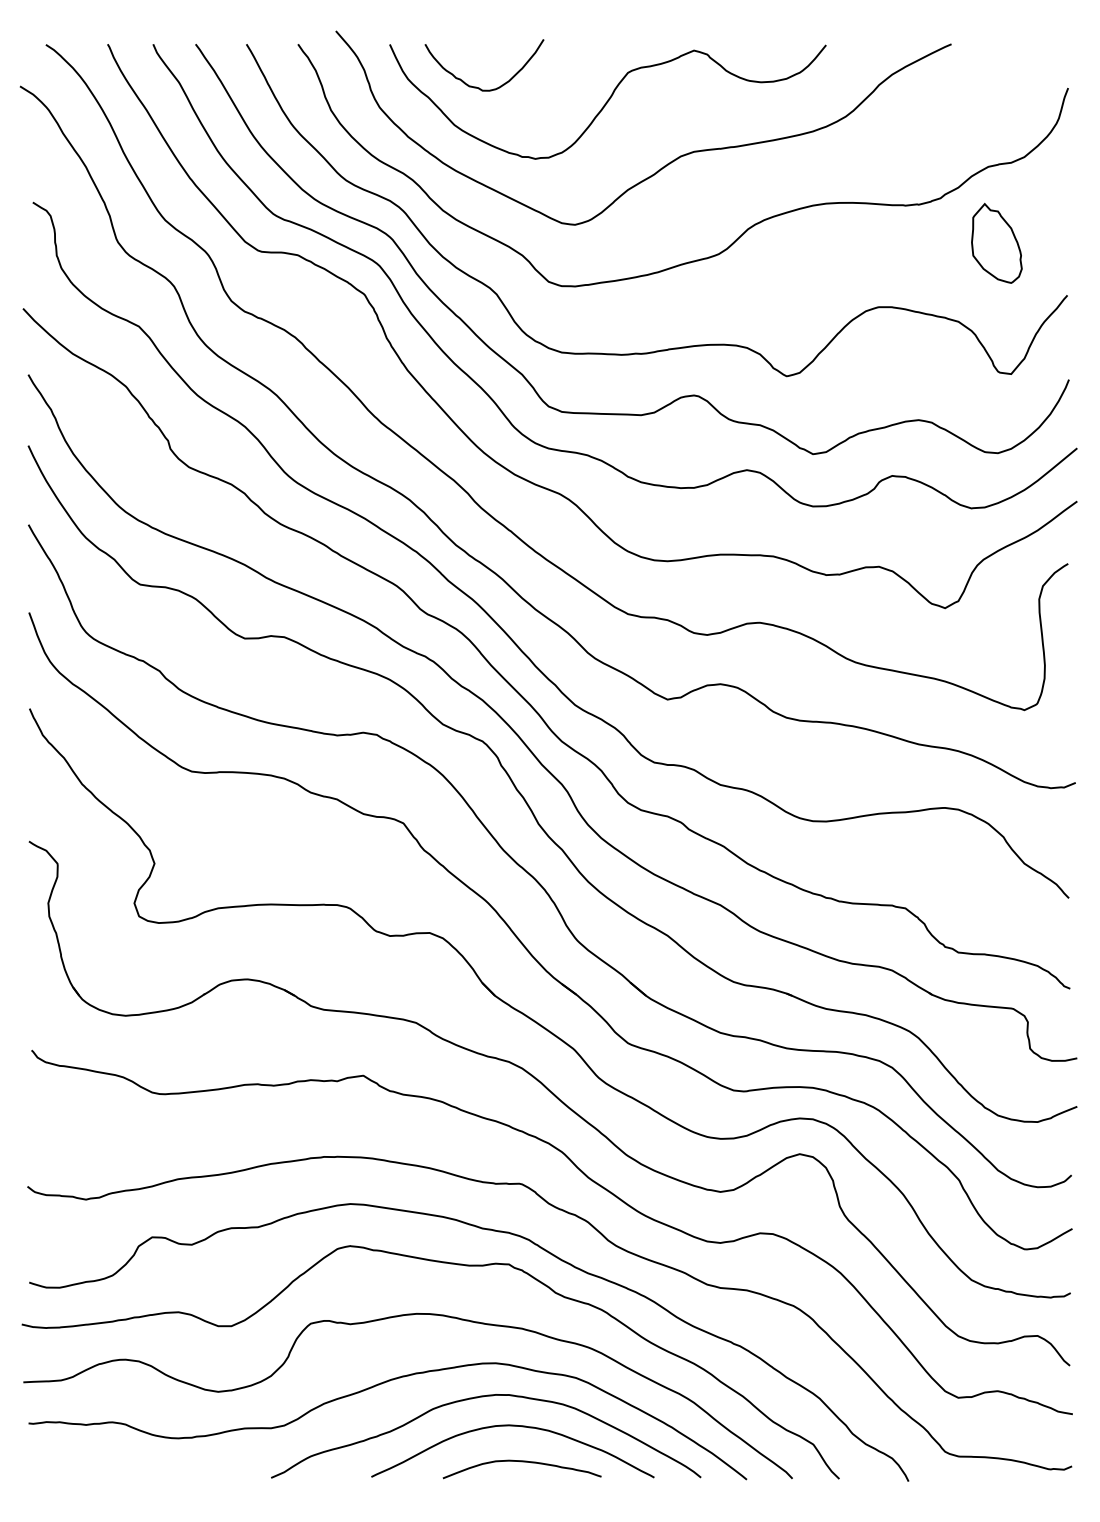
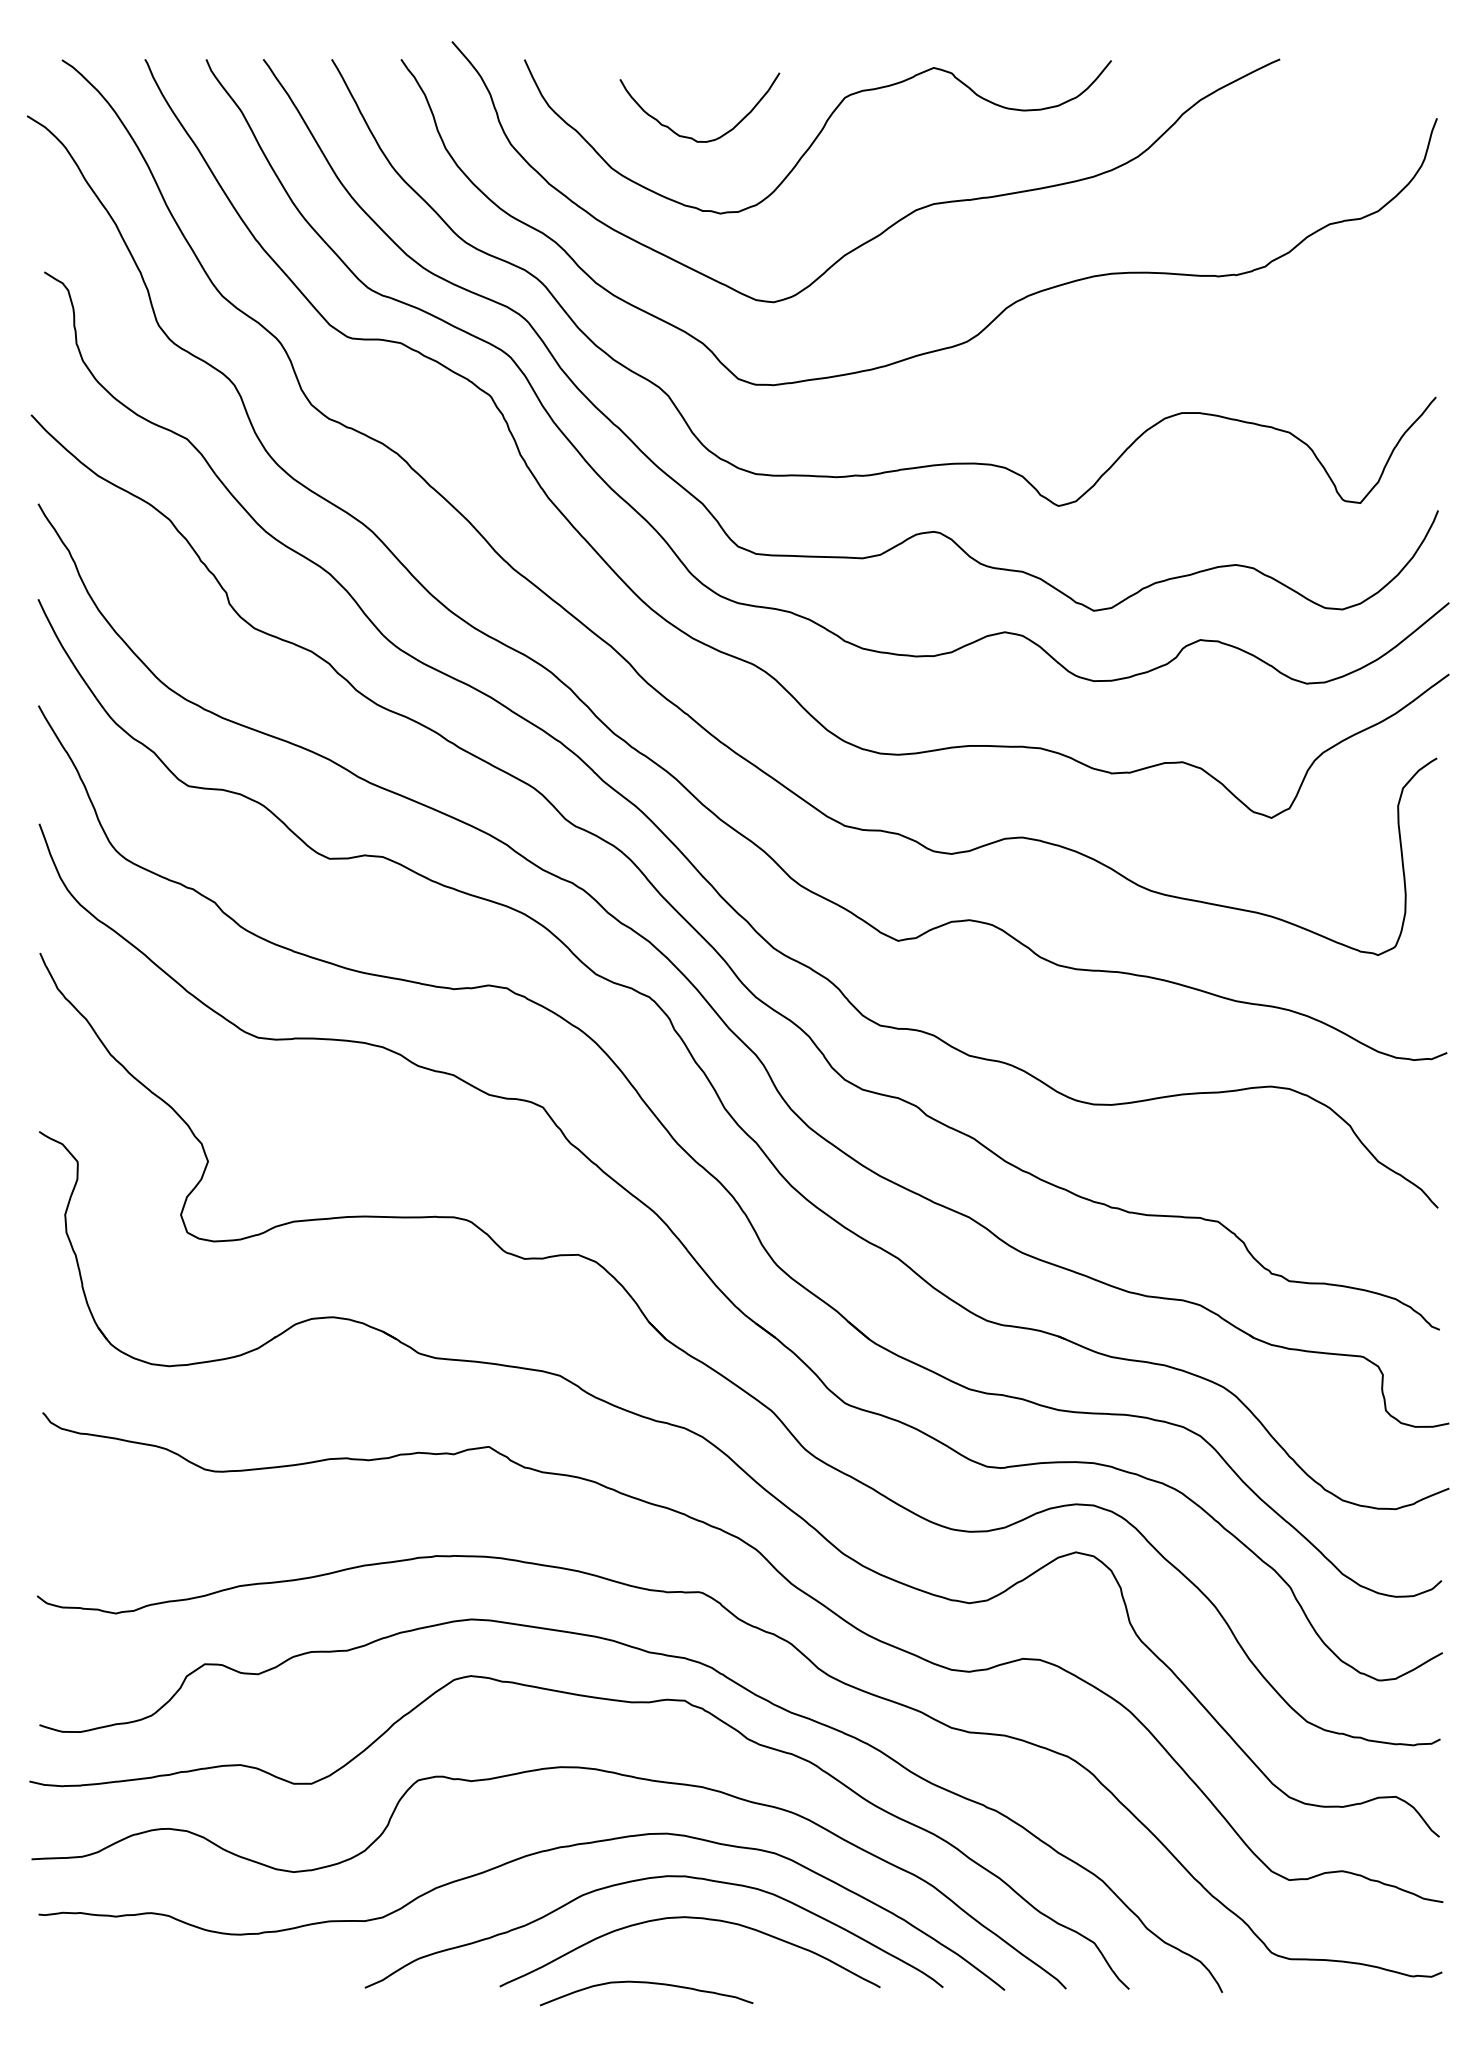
curve: (479, 87) -> (692, 137), moved
part: (996, 243) -> (1340, 327), removed
curve: (522, 1462) -> (646, 1983), moved

